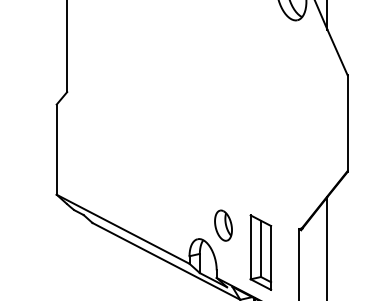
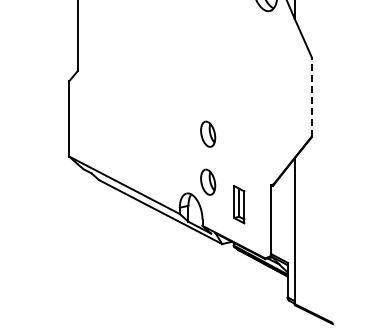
line: (347, 122) -> (311, 96), solid -> dashed
part: (223, 167) -> (208, 133), added
part: (259, 252) -> (238, 204), size x0.6

